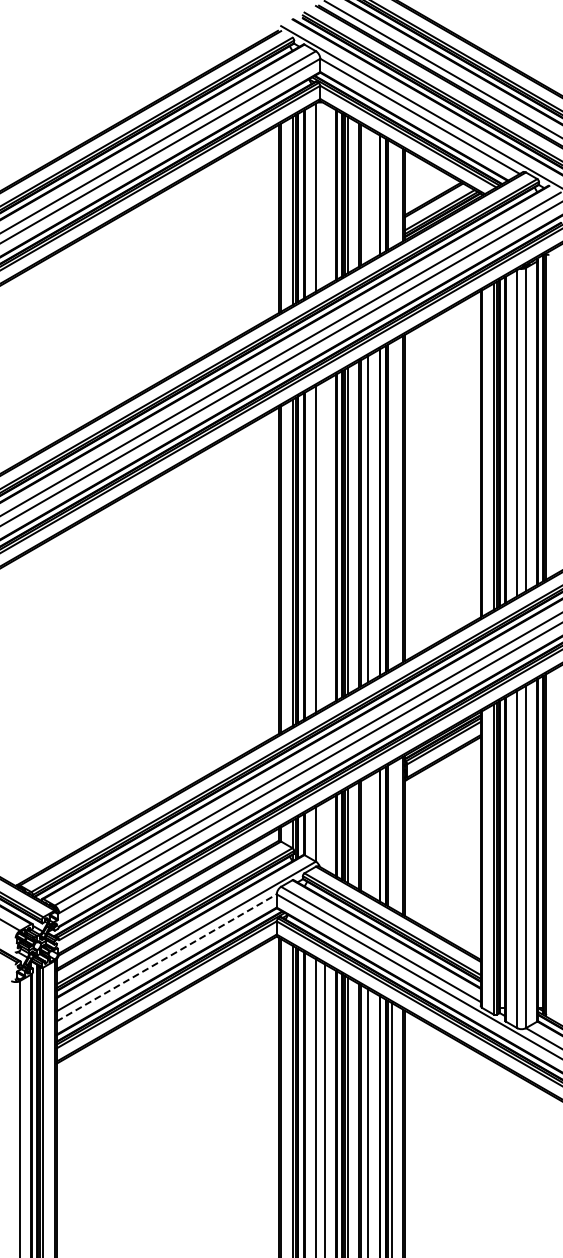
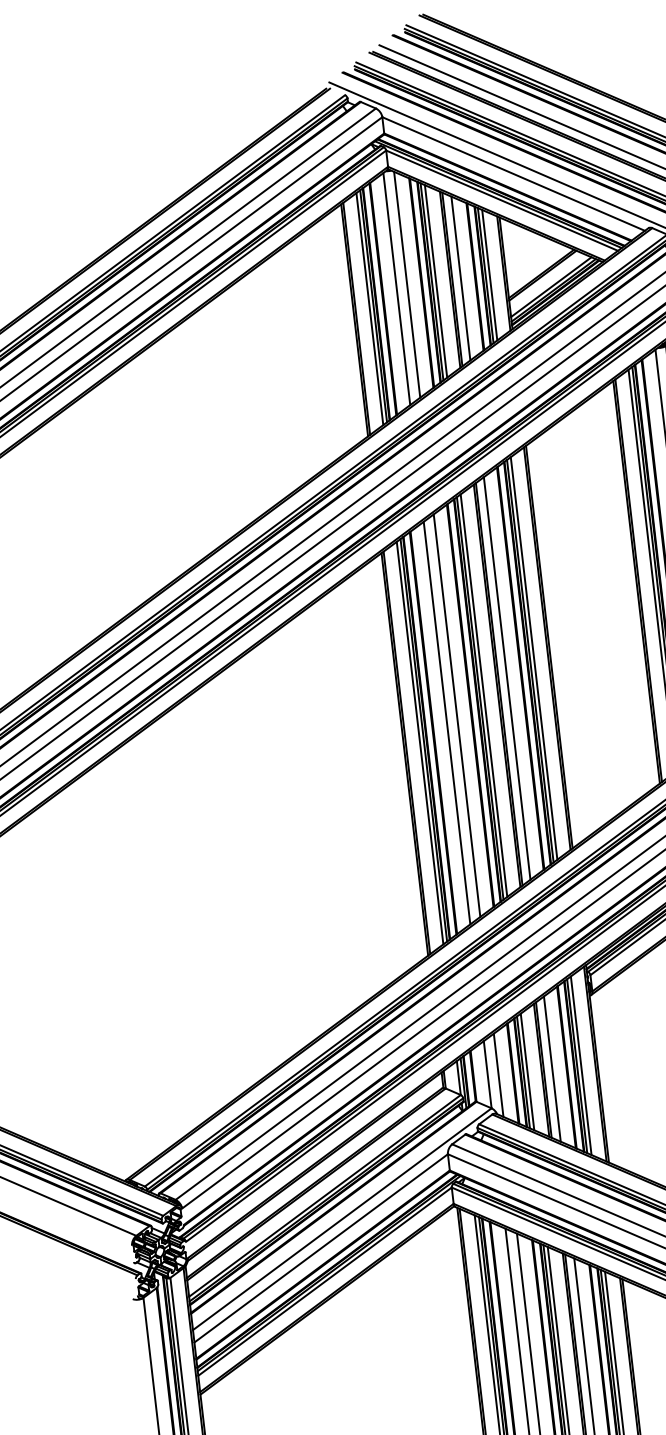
line: (324, 194) -> (406, 284), added
line: (368, 194) -> (461, 277), added
line: (391, 195) -> (489, 275), added
line: (391, 505) -> (533, 658), added
line: (324, 544) -> (456, 715), added
line: (324, 835) -> (498, 1074), added
line: (368, 835) -> (552, 1068), added
line: (391, 835) -> (581, 1065), added
line: (167, 957) -> (322, 1247), dashed -> solid

